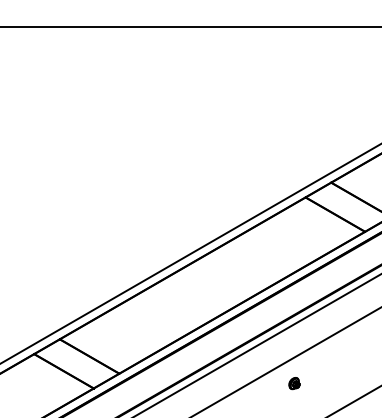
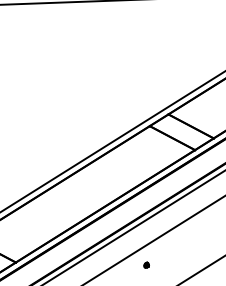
part: (294, 383) -> (146, 265), size x0.6

